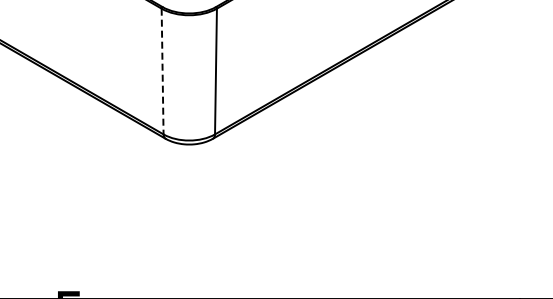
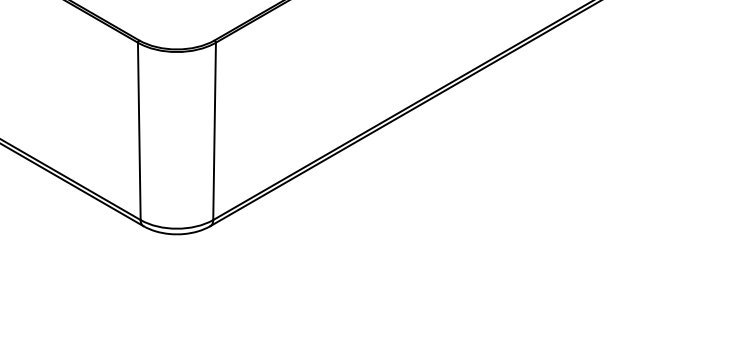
line: (162, 71) -> (139, 131), dashed -> solid

